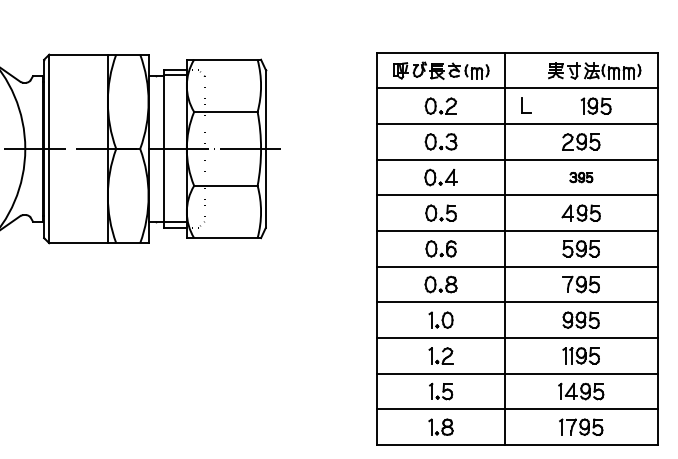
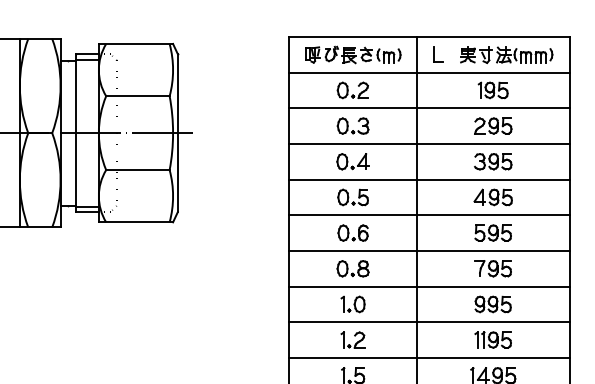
part: (526, 105) -> (438, 54), moved
part: (595, 105) -> (492, 89), moved
part: (581, 177) -> (493, 161), size x1.67

